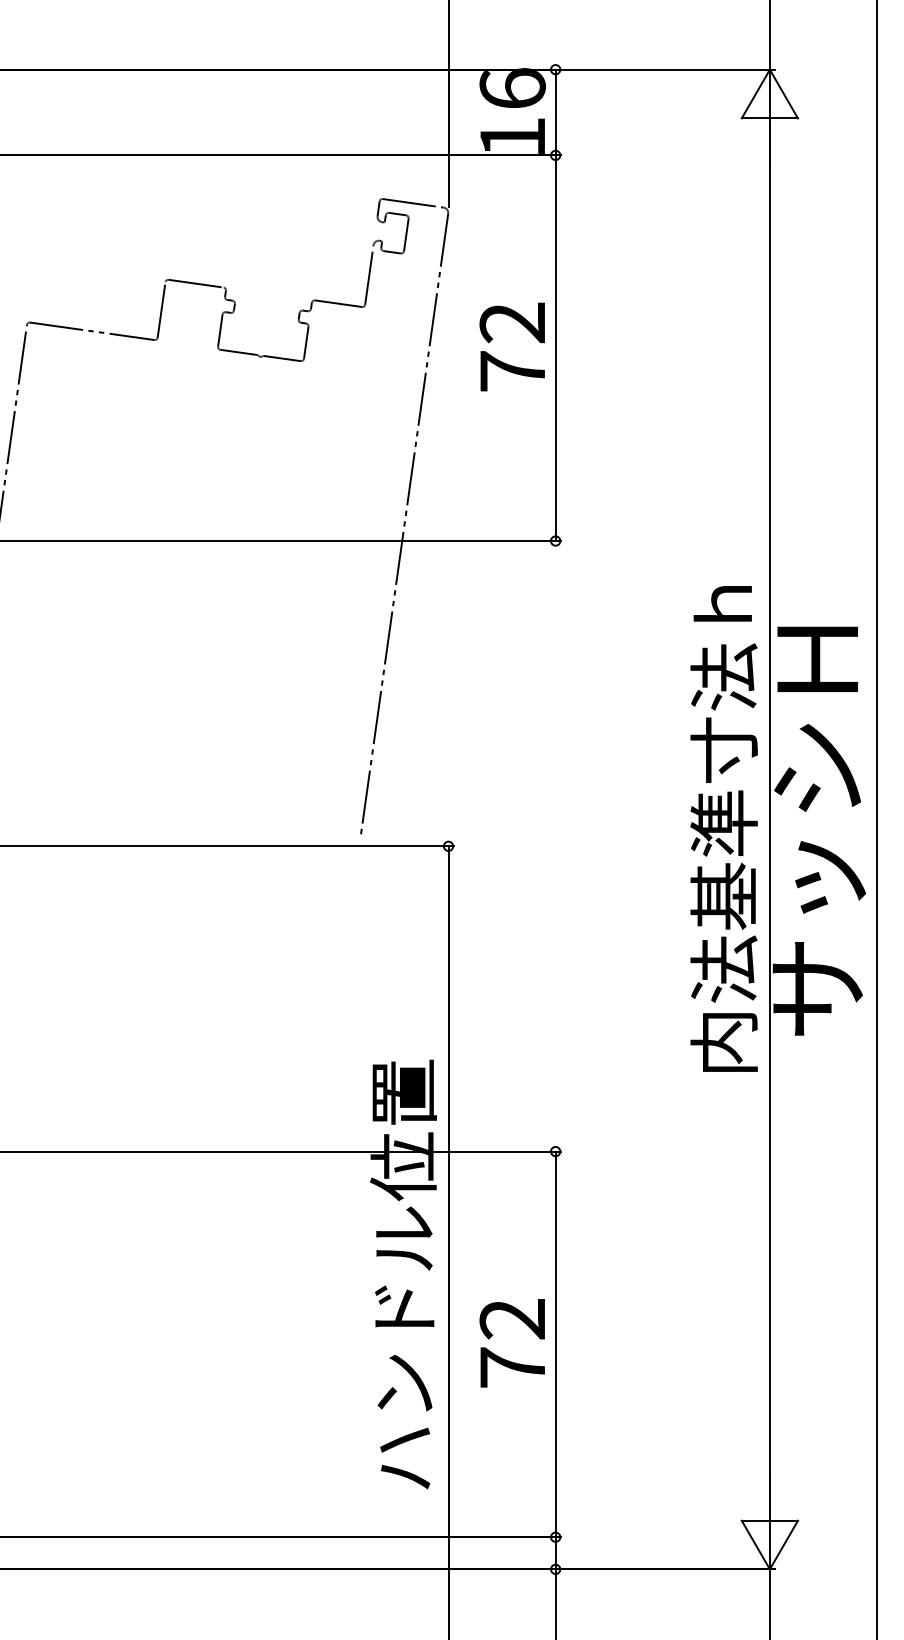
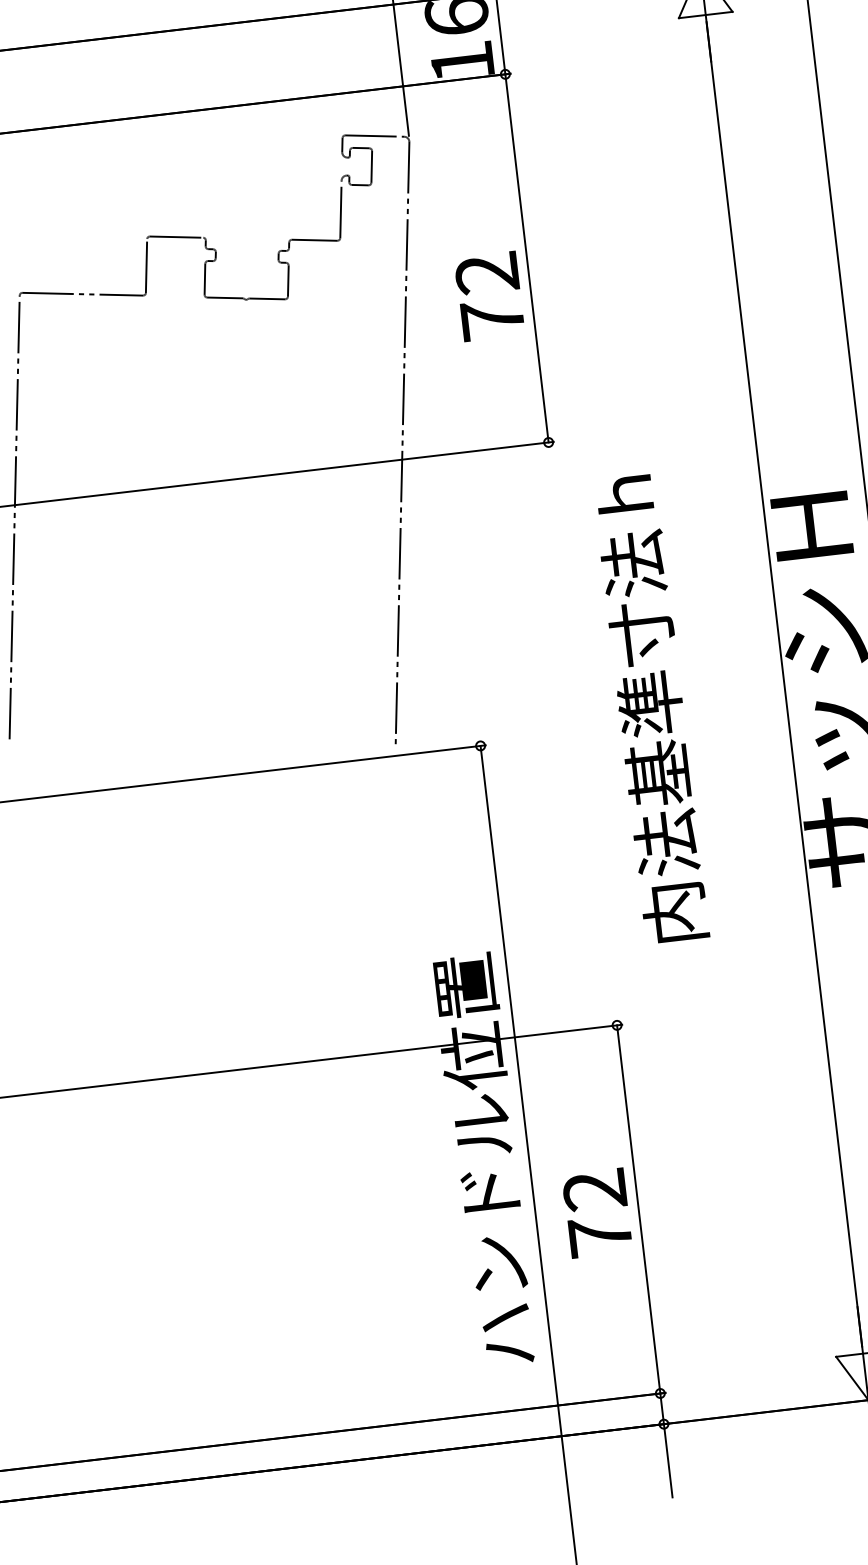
text: (511, 346) -> (488, 296), moved
text: (723, 828) -> (650, 708), moved

